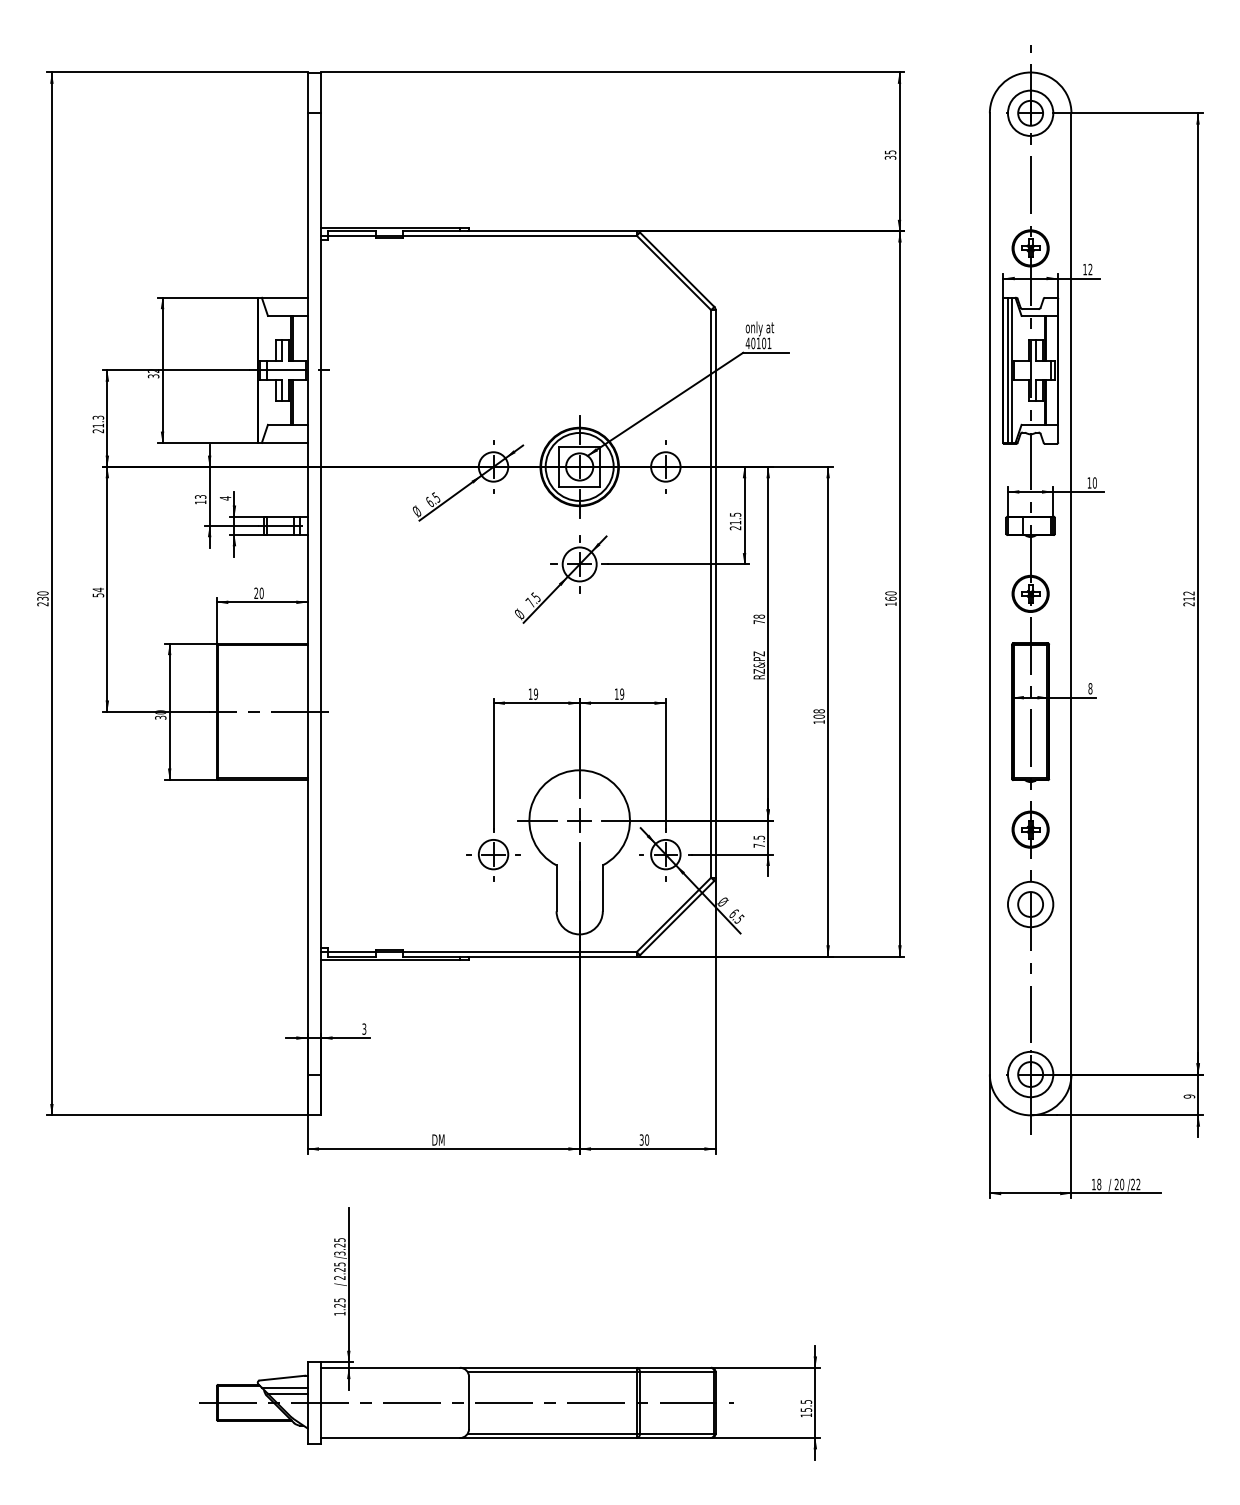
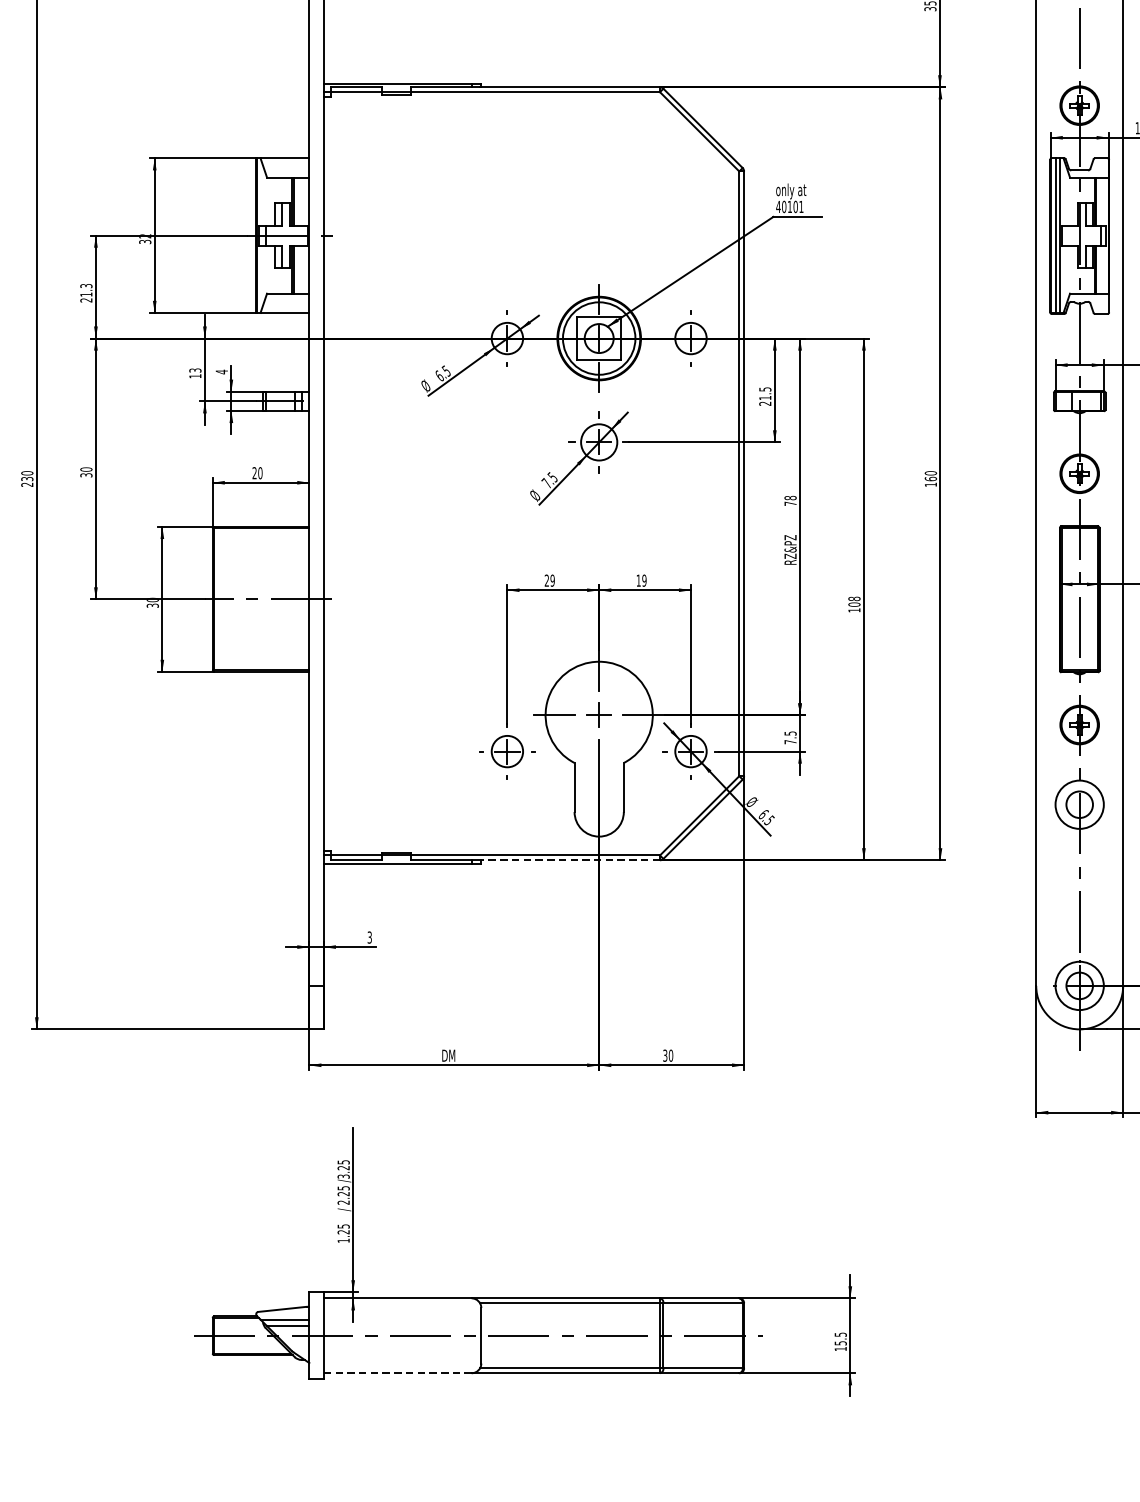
text: (98, 592) -> (86, 472), 54 -> 30
text: (530, 693) -> (546, 579), 19 -> 29
line: (551, 956) -> (569, 860), solid -> dashed
line: (391, 1438) -> (398, 1373), solid -> dashed

